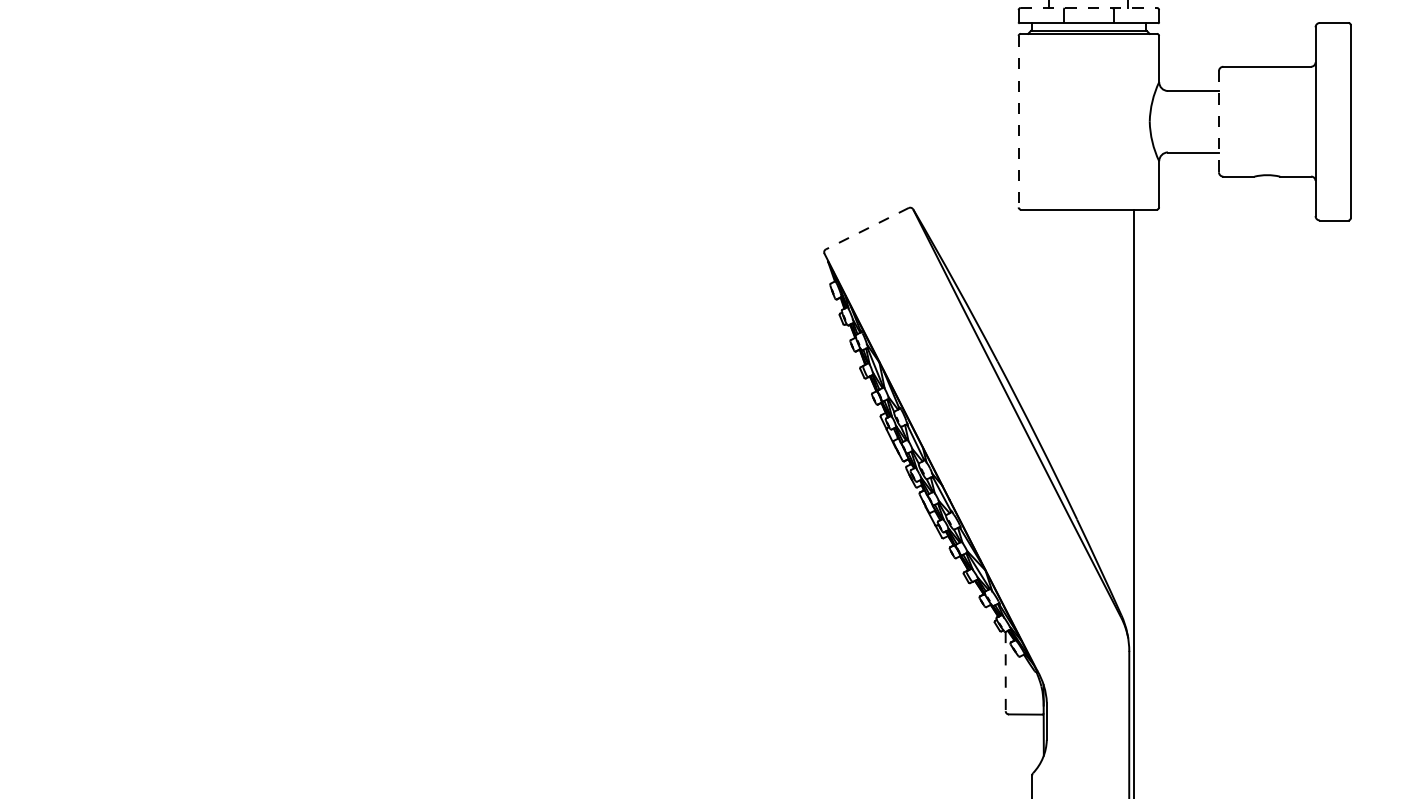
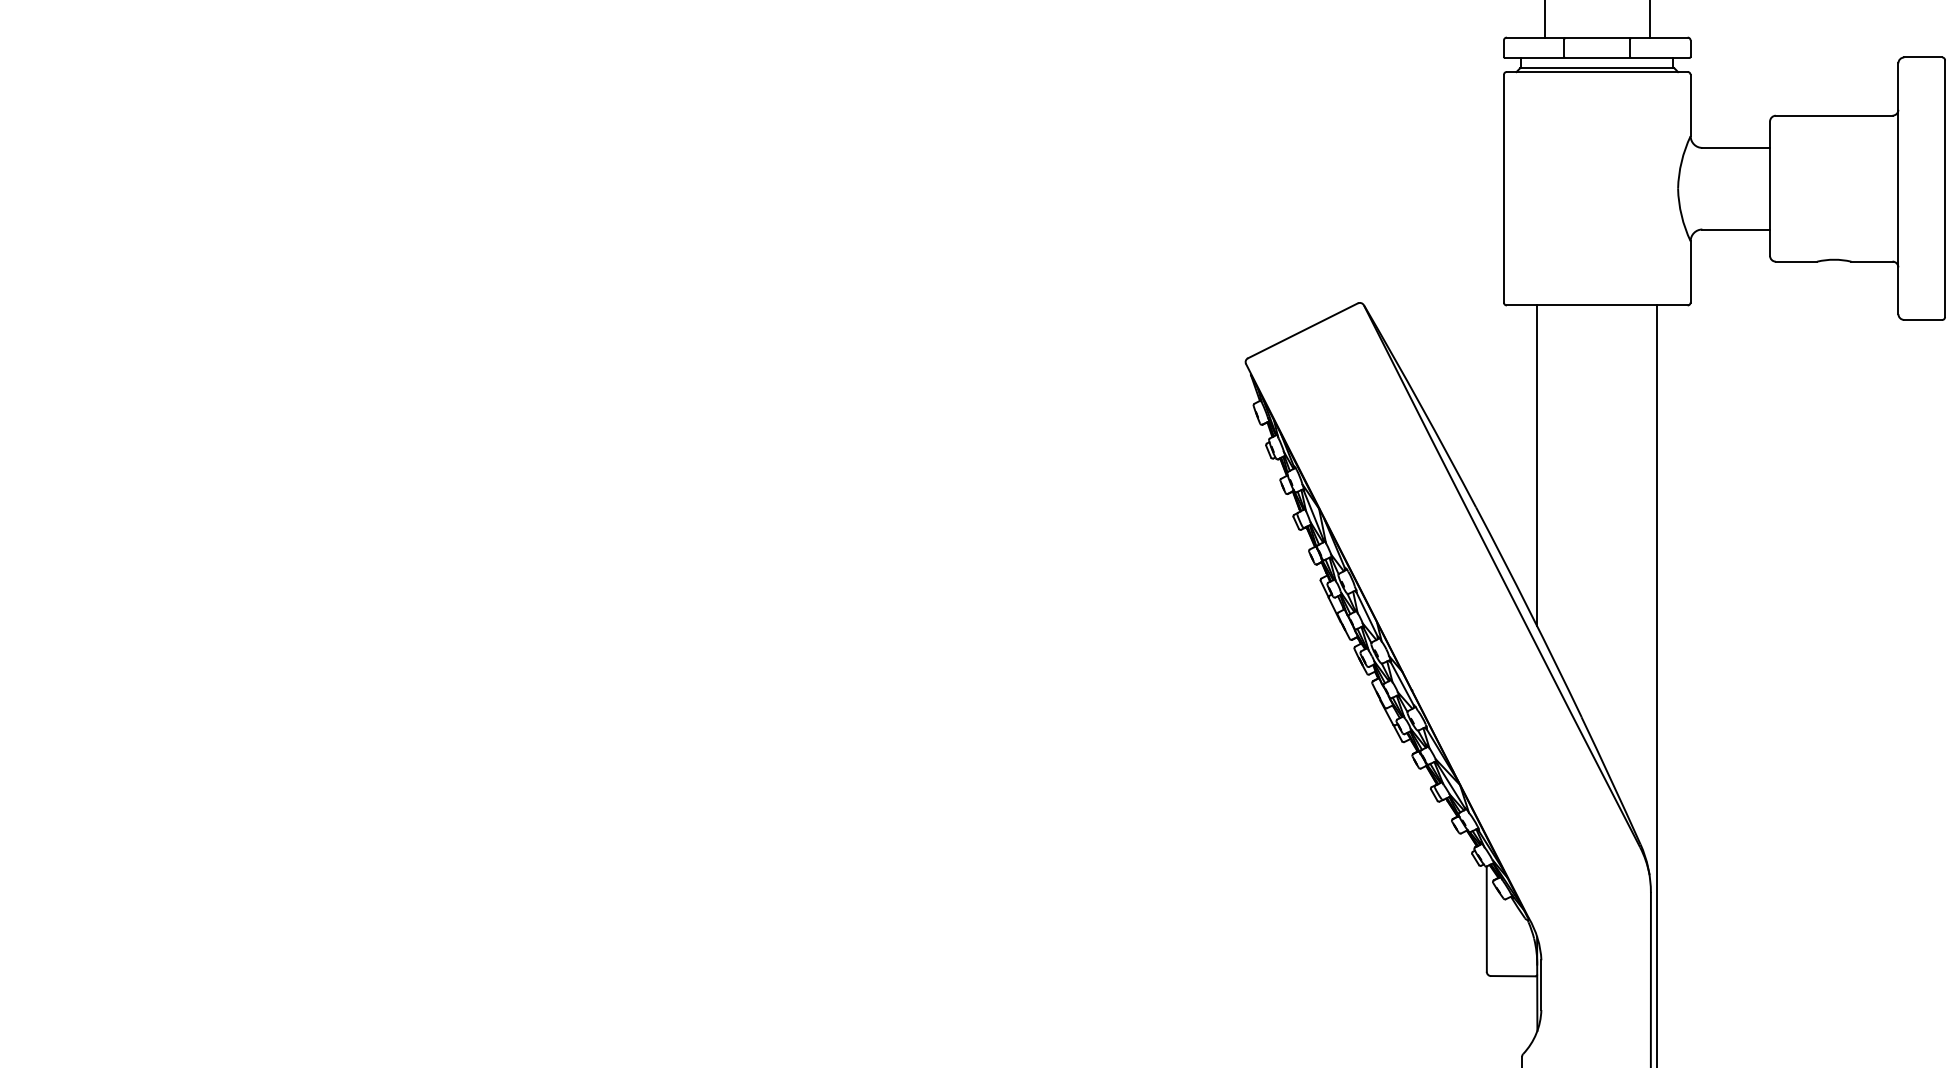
line: (1089, 7) -> (1597, 37), dashed -> solid
line: (1018, 121) -> (1503, 188), dashed -> solid
line: (1219, 122) -> (1770, 189), dashed -> solid
line: (866, 229) -> (1302, 331), dashed -> solid
line: (1043, 330) -> (1537, 465), added
line: (1005, 671) -> (1486, 919), dashed -> solid

